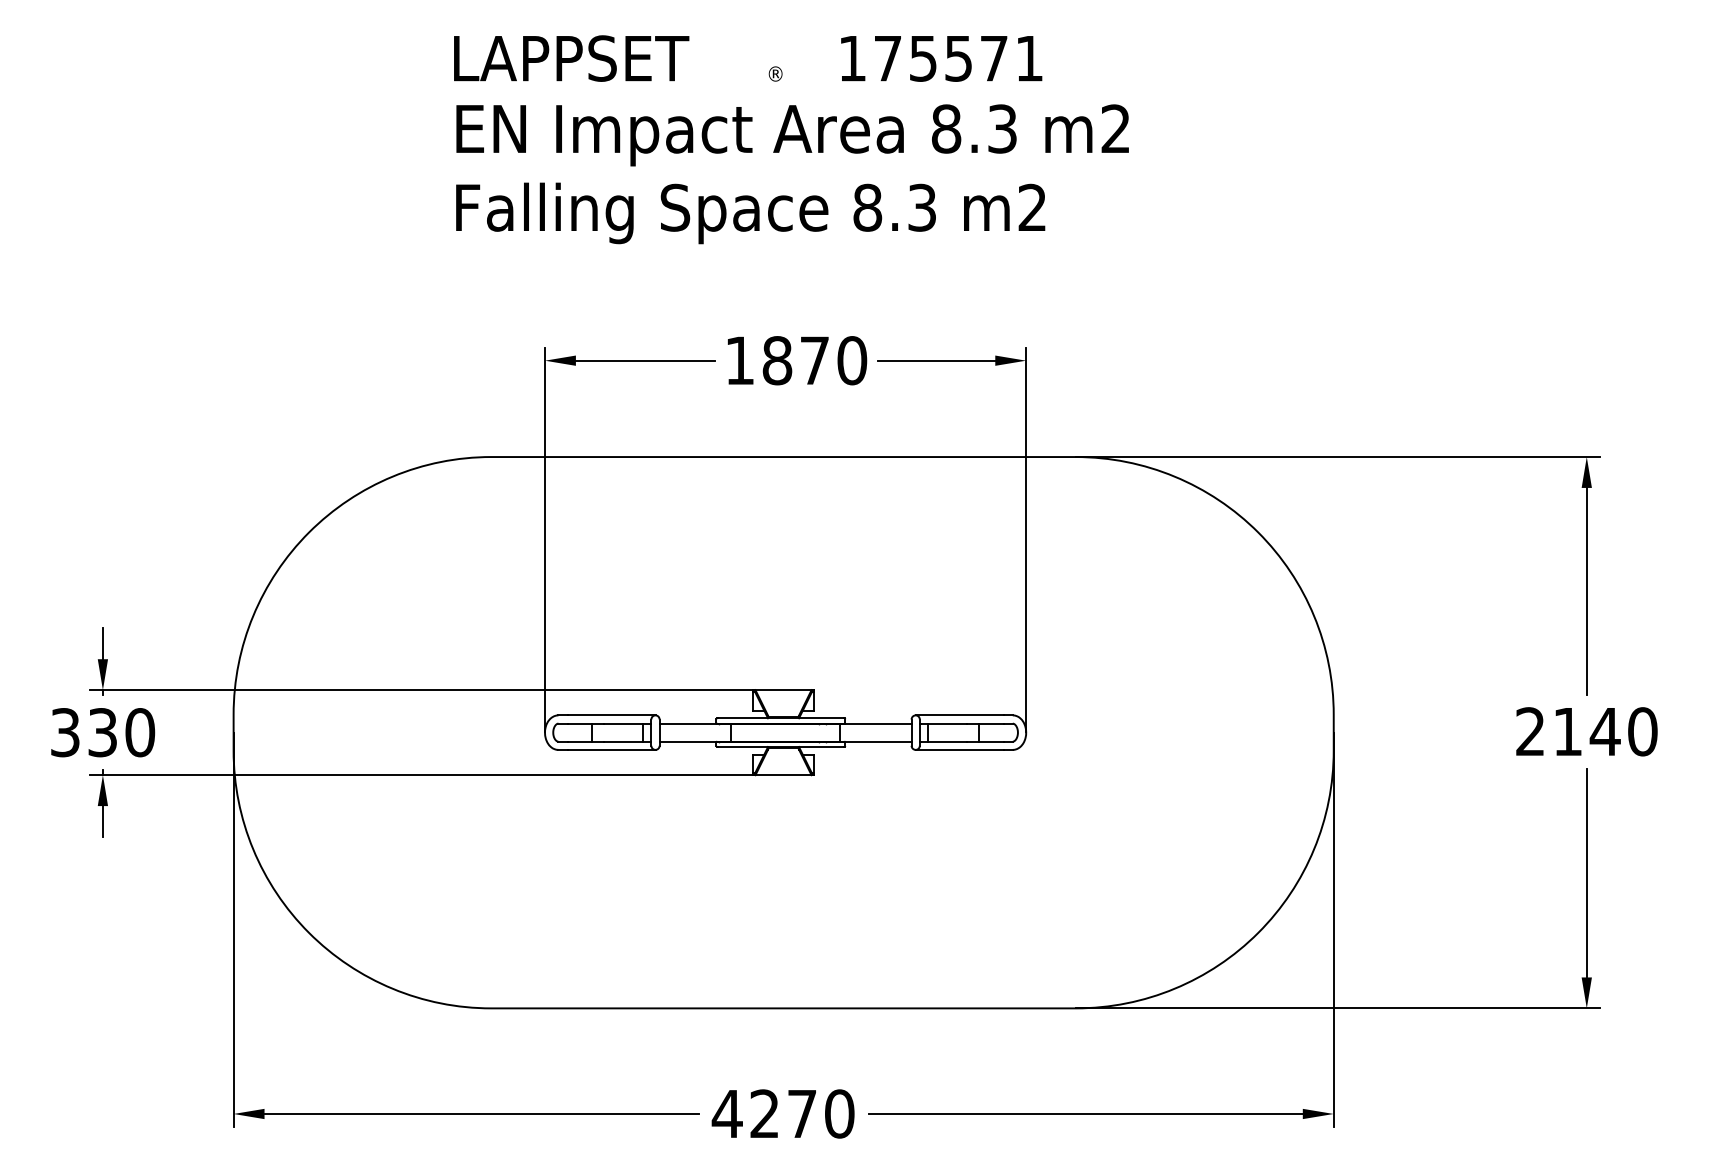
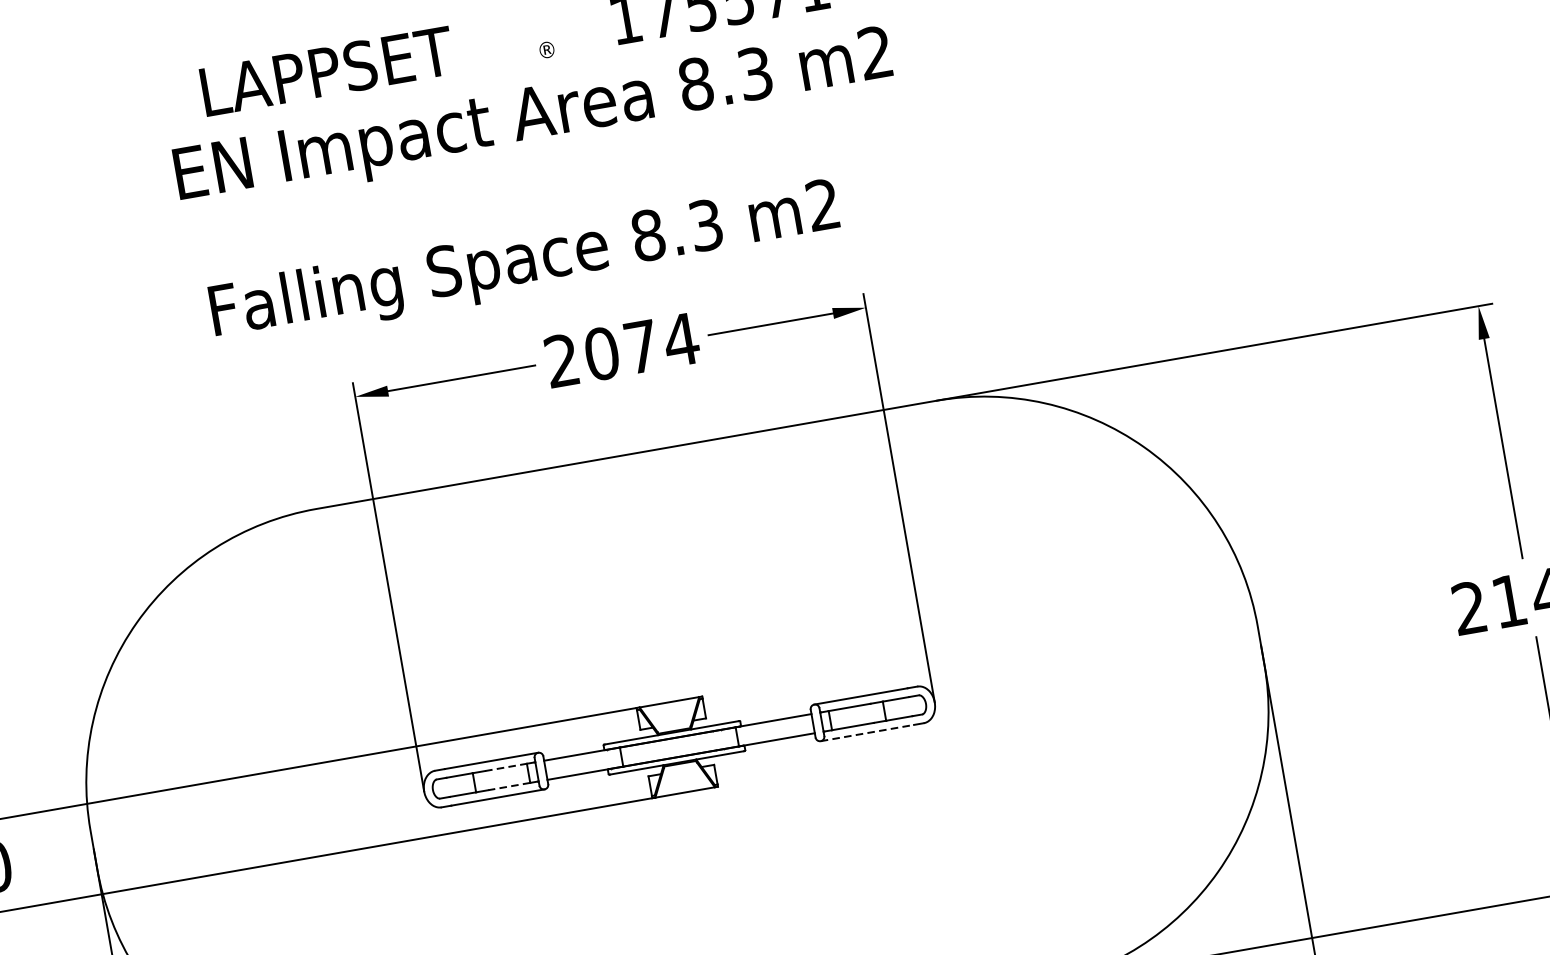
text: (792, 135) -> (533, 119), moved
text: (750, 213) -> (524, 263), moved
text: (796, 360) -> (622, 350), 1870 -> 2074
line: (623, 723) -> (505, 767), solid -> dashed
line: (623, 741) -> (509, 786), solid -> dashed
line: (959, 749) -> (867, 732), solid -> dashed

